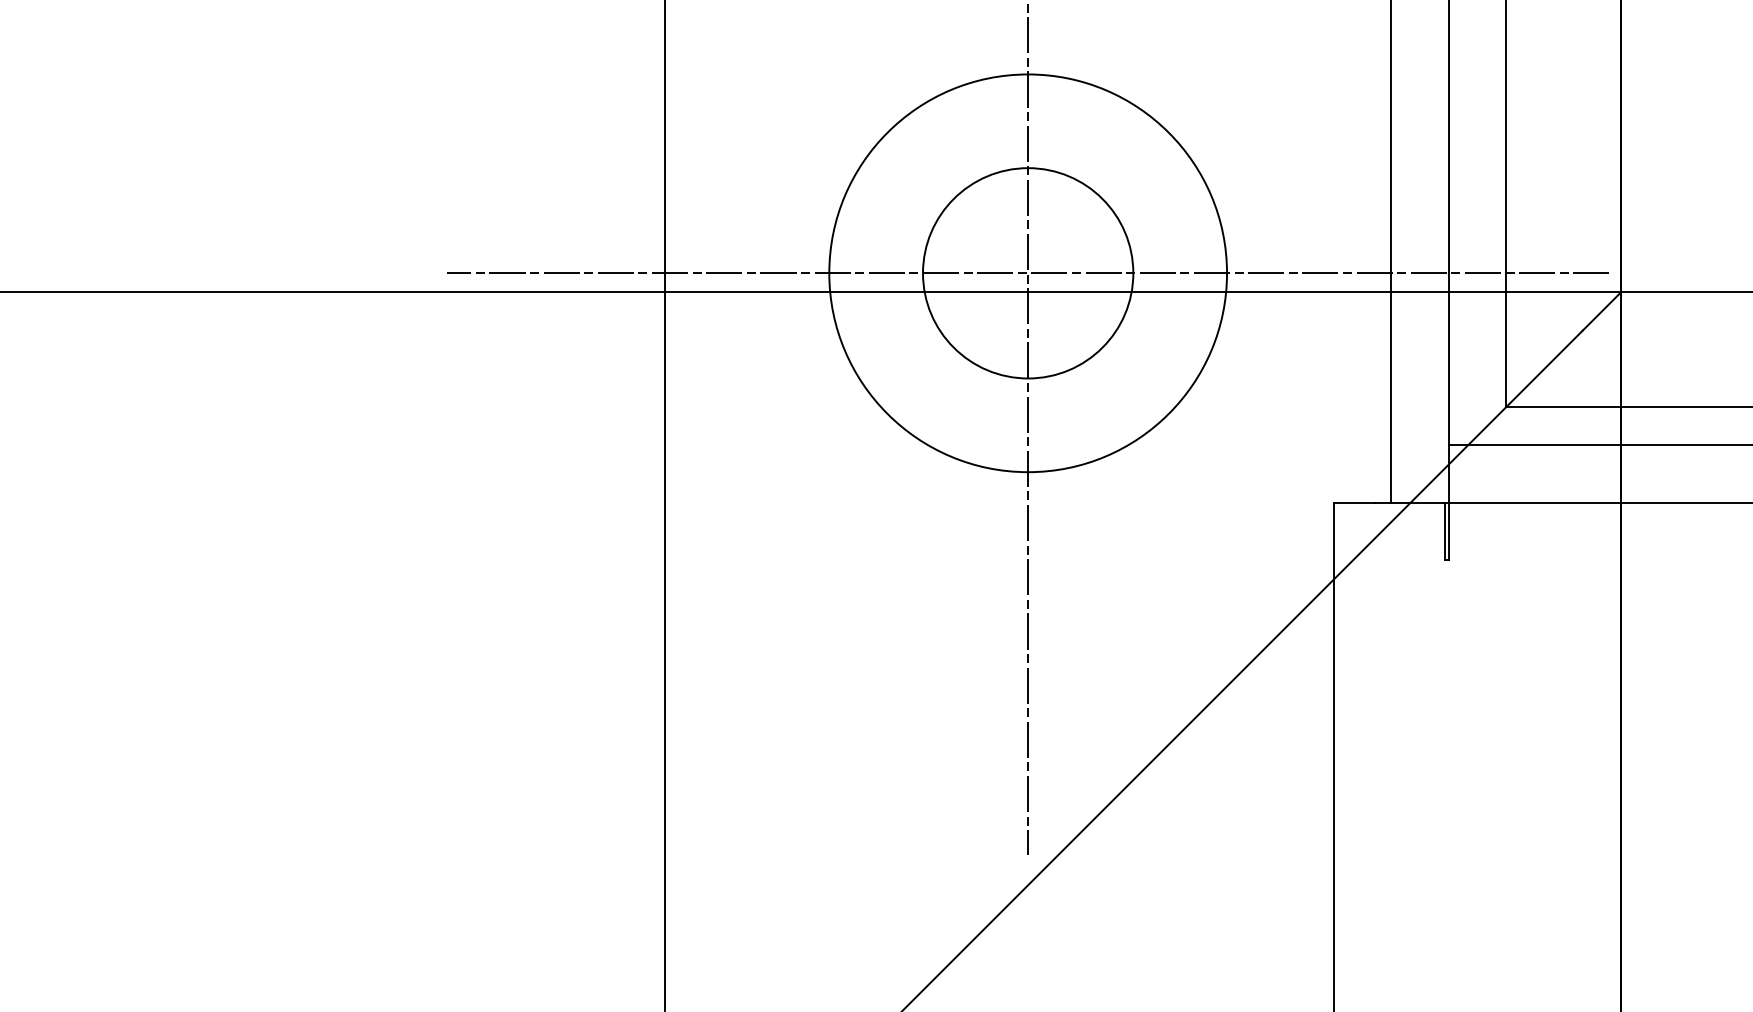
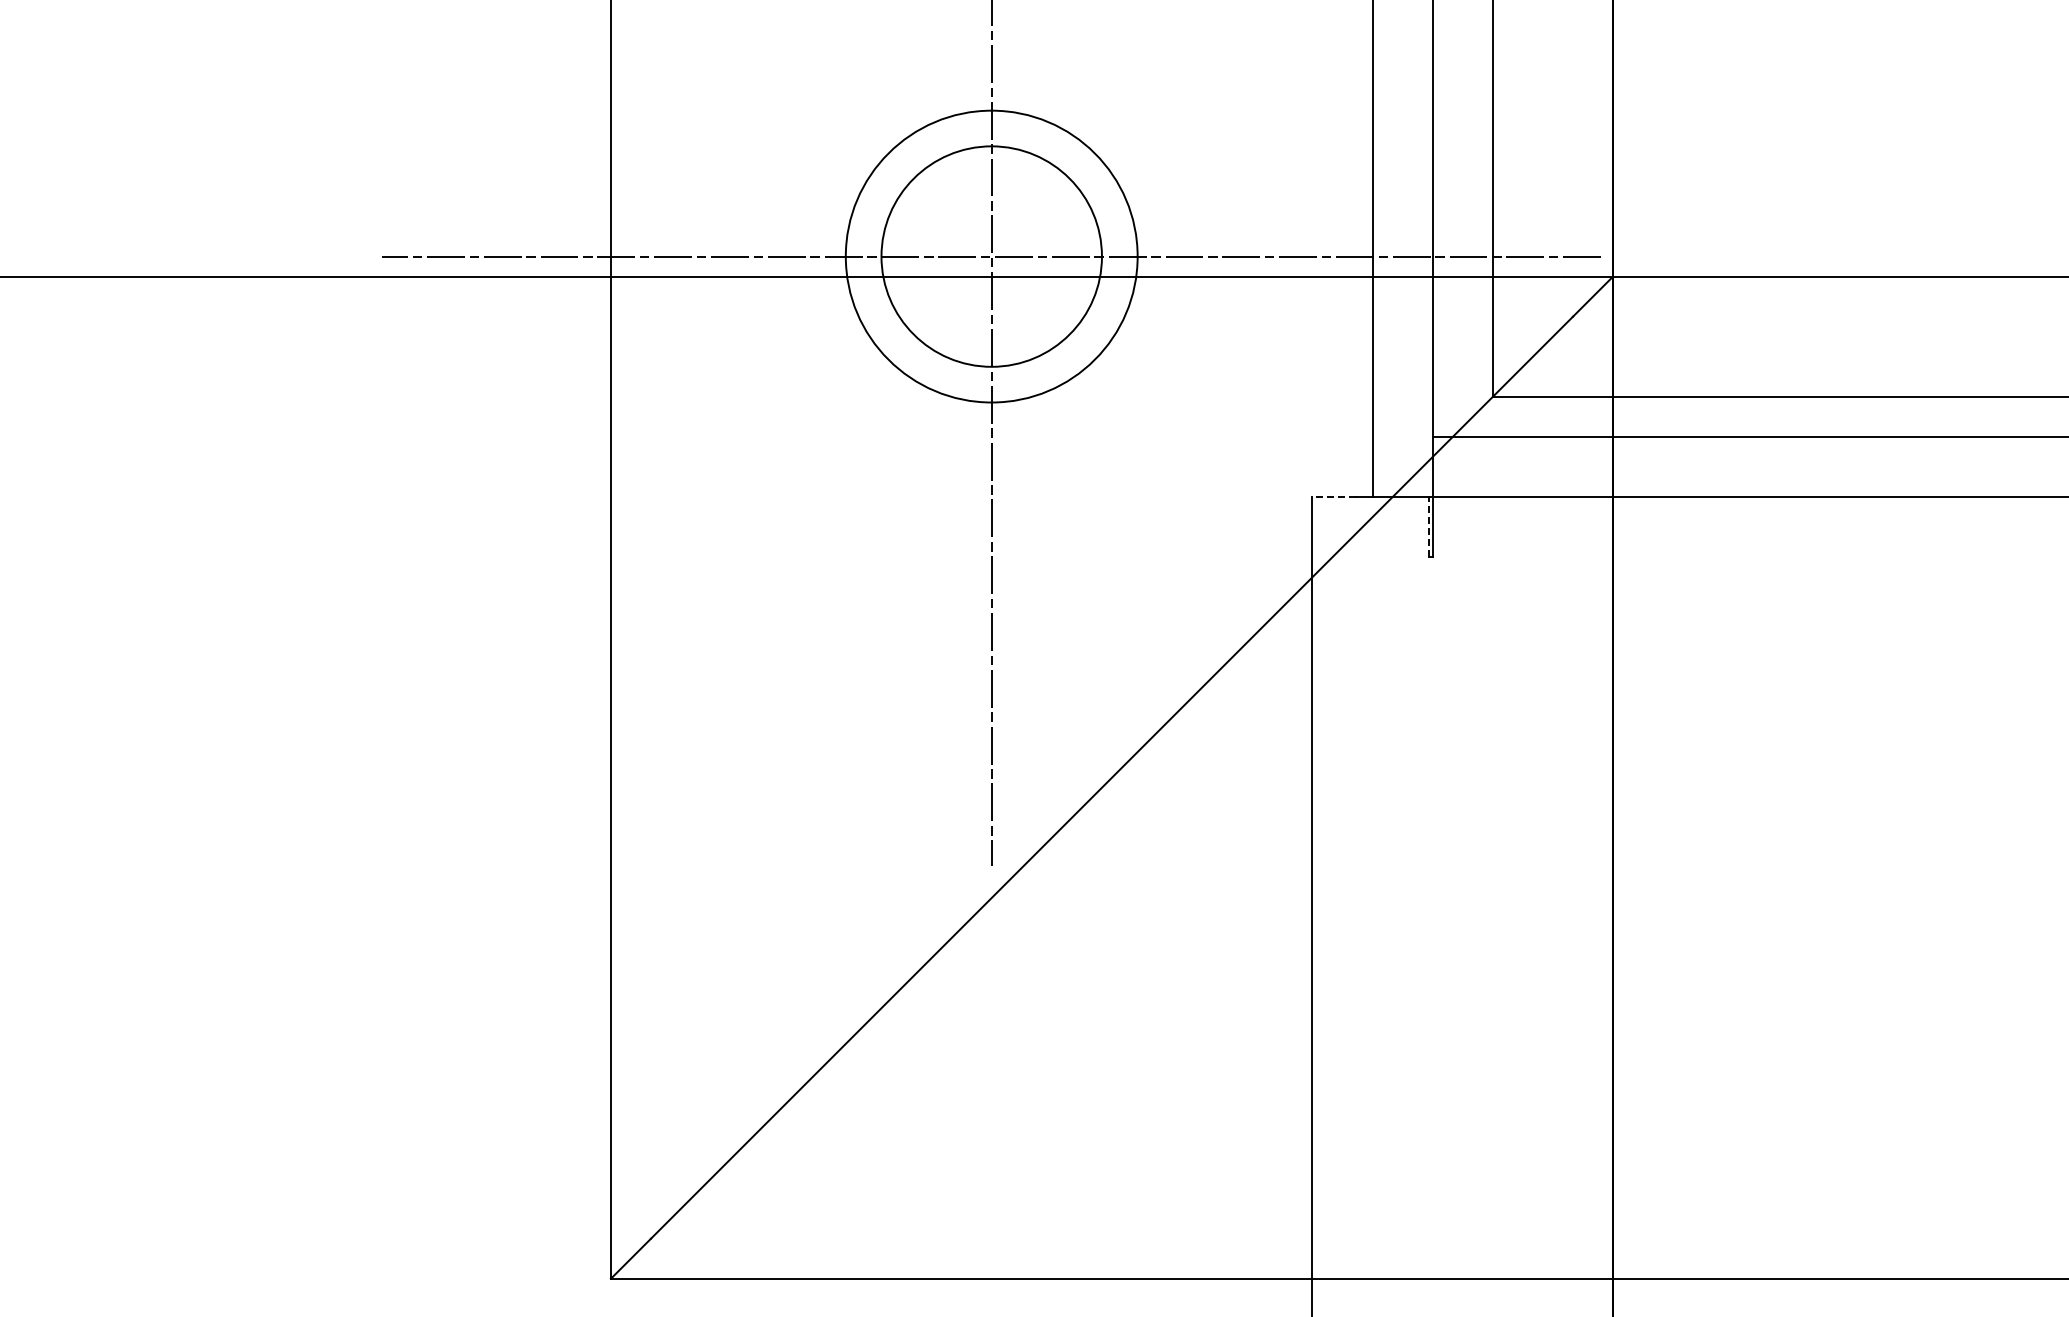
circle: (1027, 273) -> (991, 256), size x0.7
line: (1355, 503) -> (1334, 497), solid -> dashed
line: (1444, 530) -> (1428, 526), solid -> dashed

